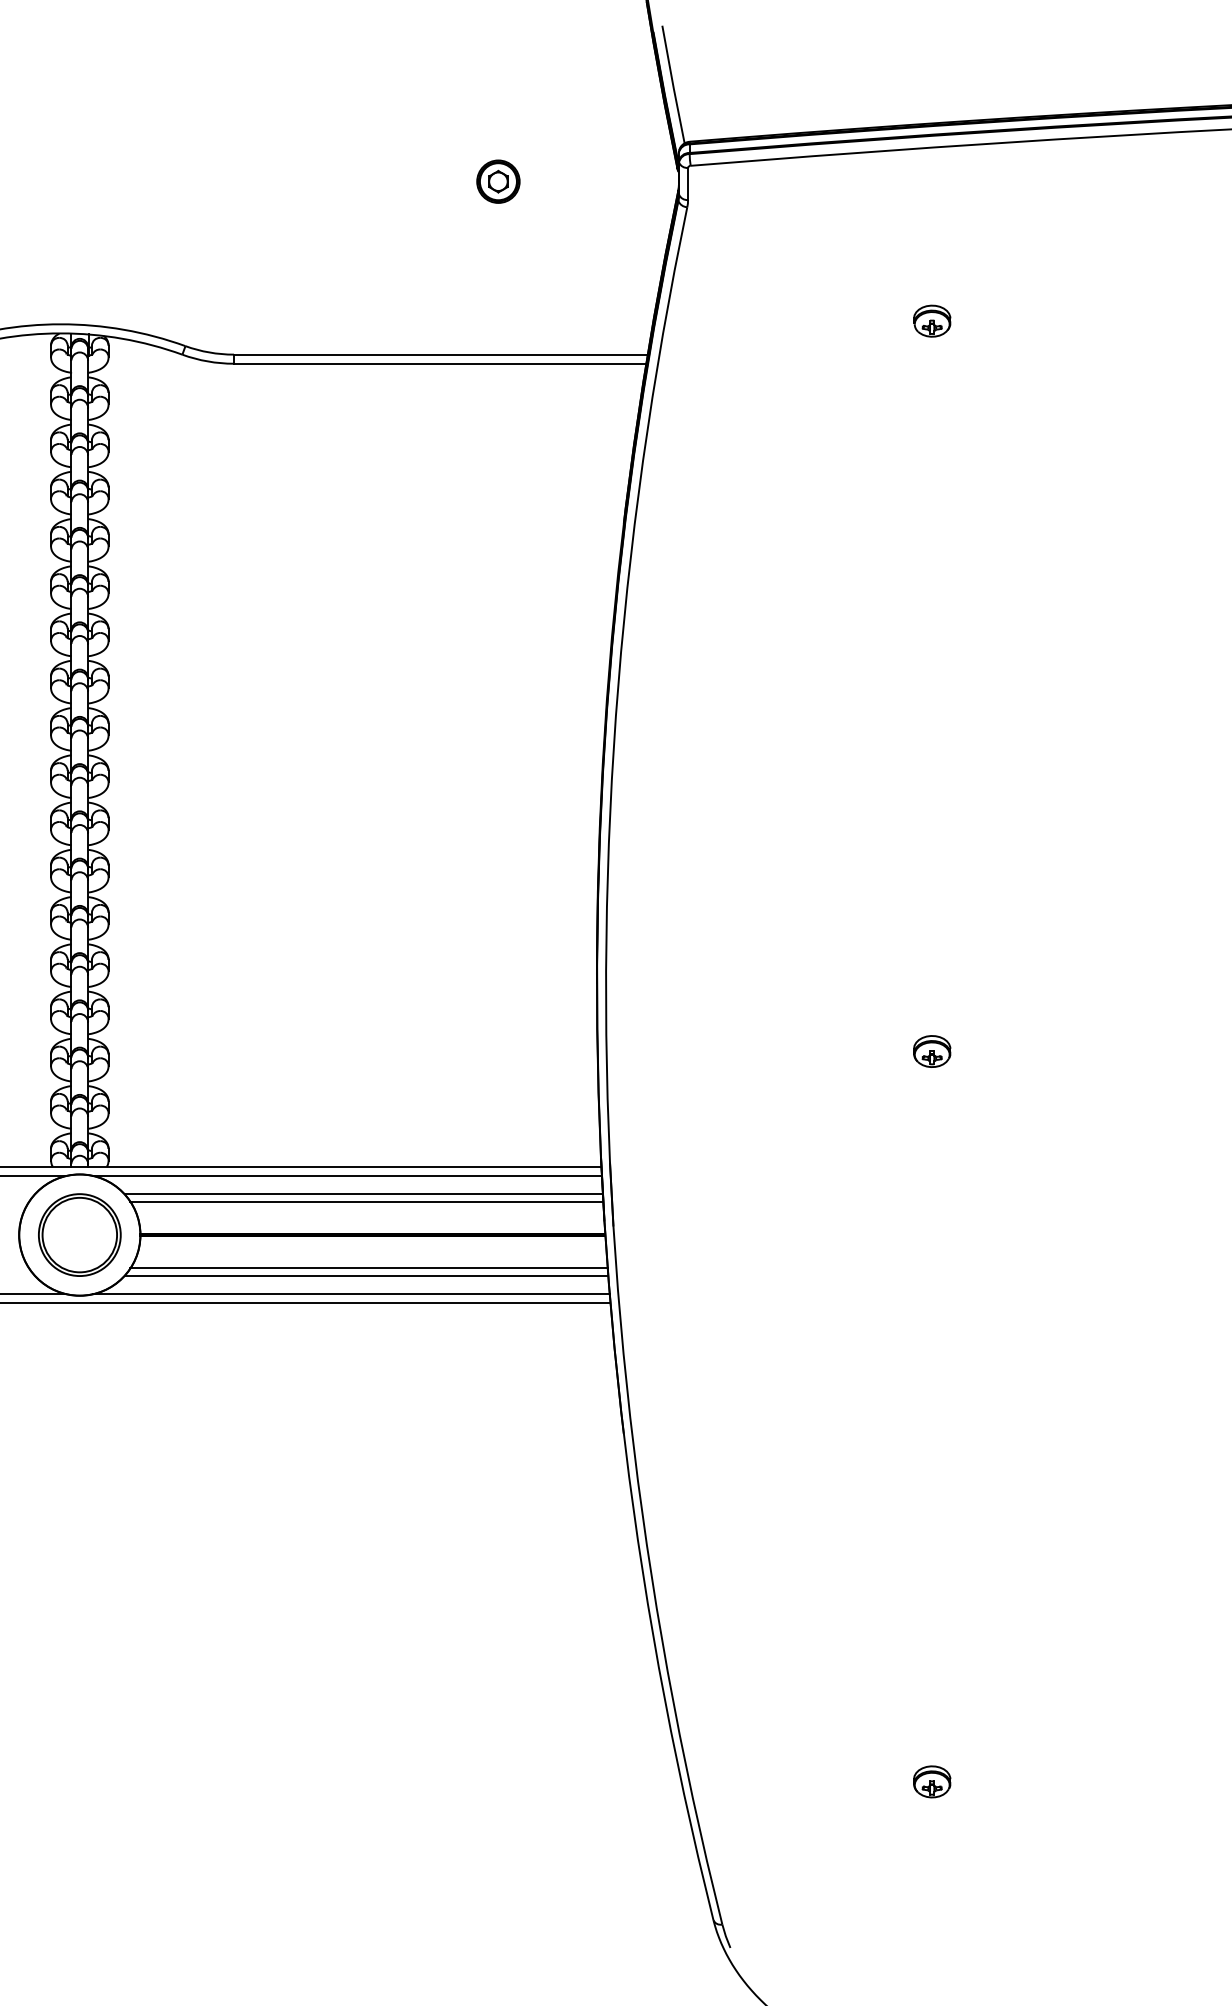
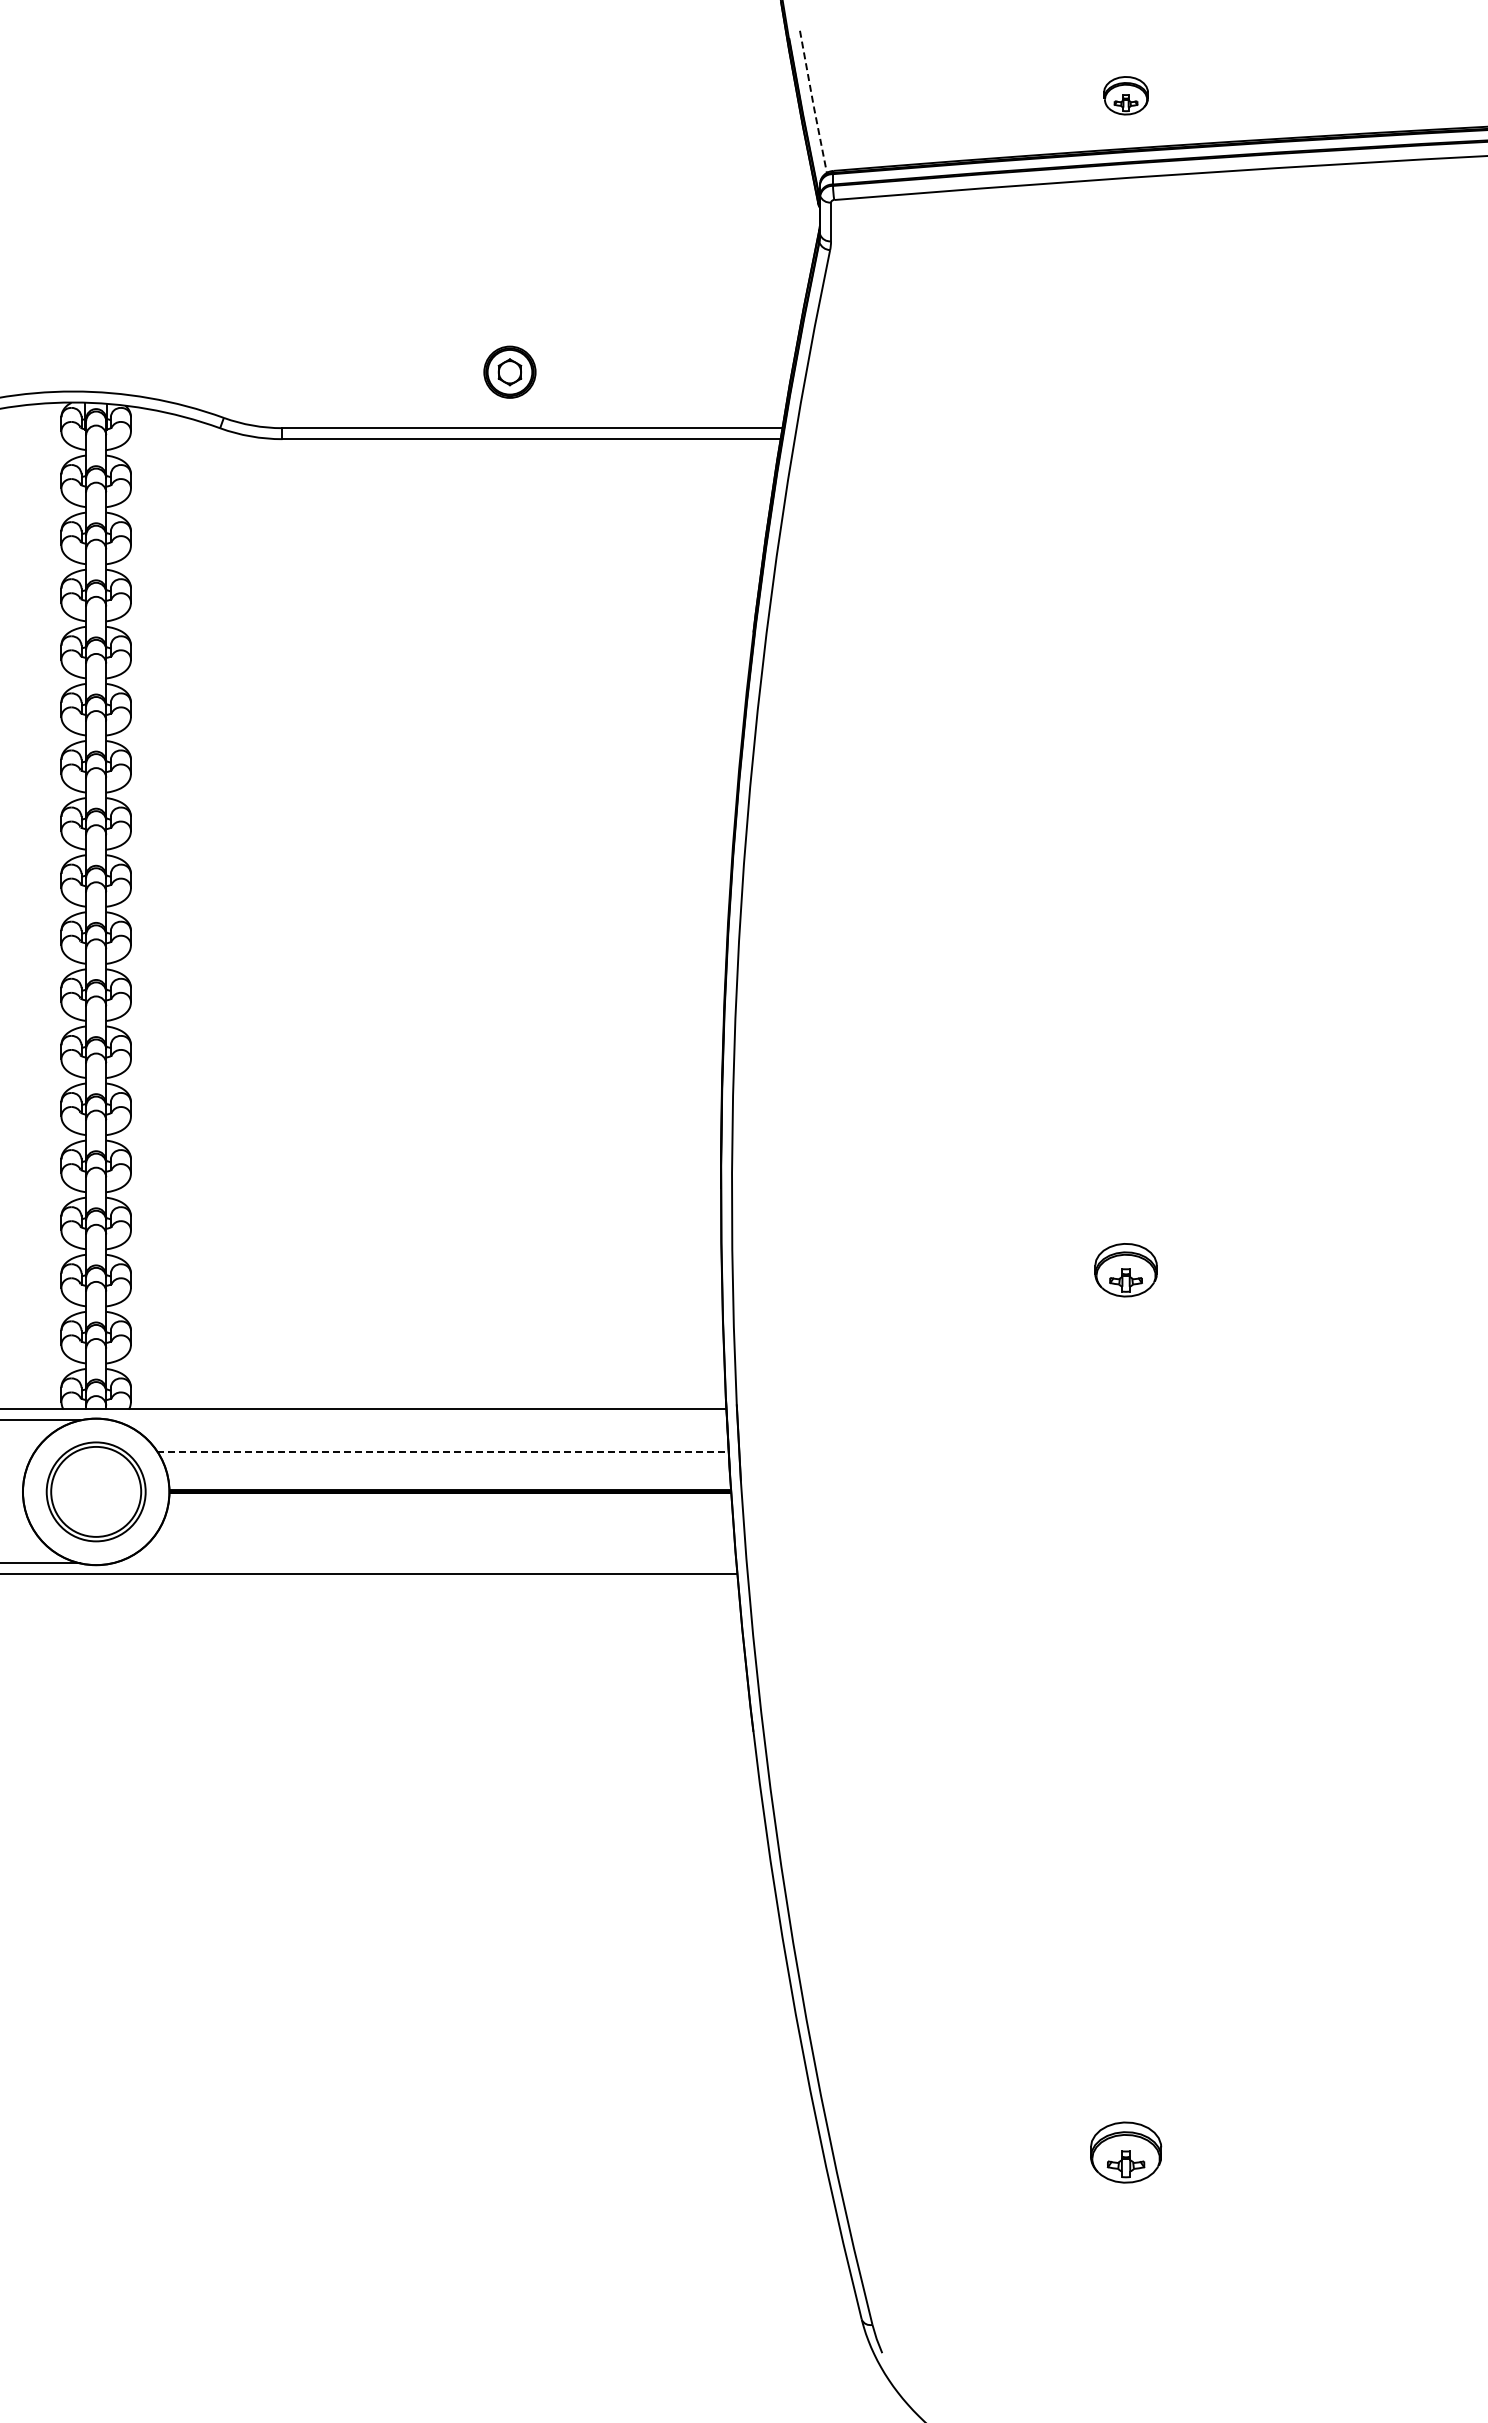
line: (673, 85) -> (813, 103), solid -> dashed
part: (498, 181) -> (509, 371), moved
part: (931, 320) -> (1125, 95), moved
part: (931, 1051) -> (1125, 1269), size x1.4
line: (347, 1175) -> (419, 1420), removed
line: (363, 1194) -> (439, 1442), removed
line: (367, 1201) -> (443, 1451), solid -> dashed
line: (368, 1268) -> (445, 1532), removed
line: (366, 1276) -> (442, 1541), removed
line: (351, 1294) -> (424, 1563), removed
part: (931, 1781) -> (1125, 2152), size x1.6

